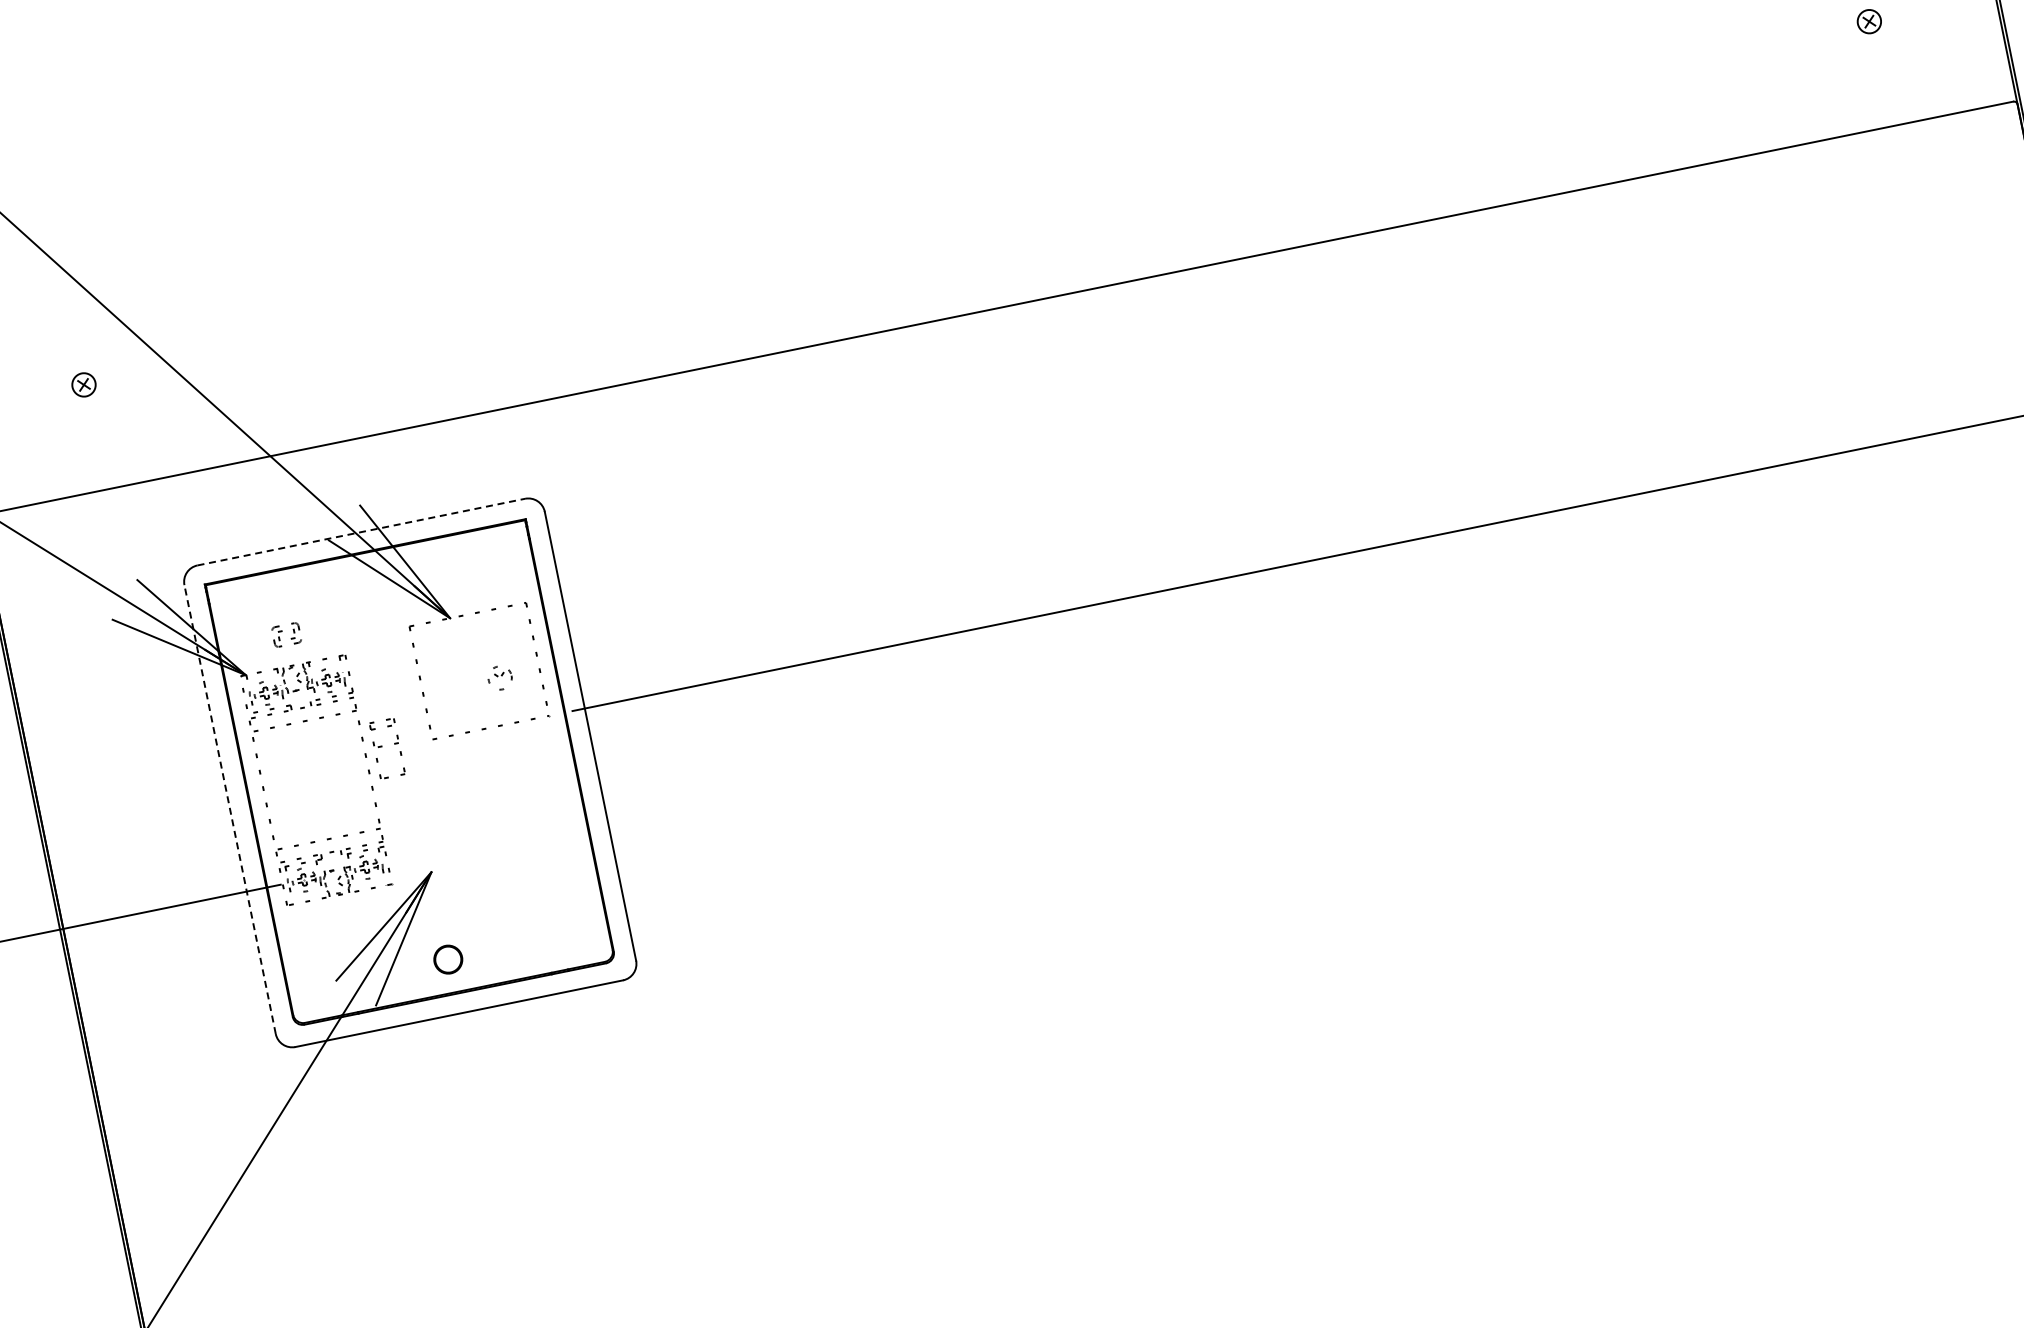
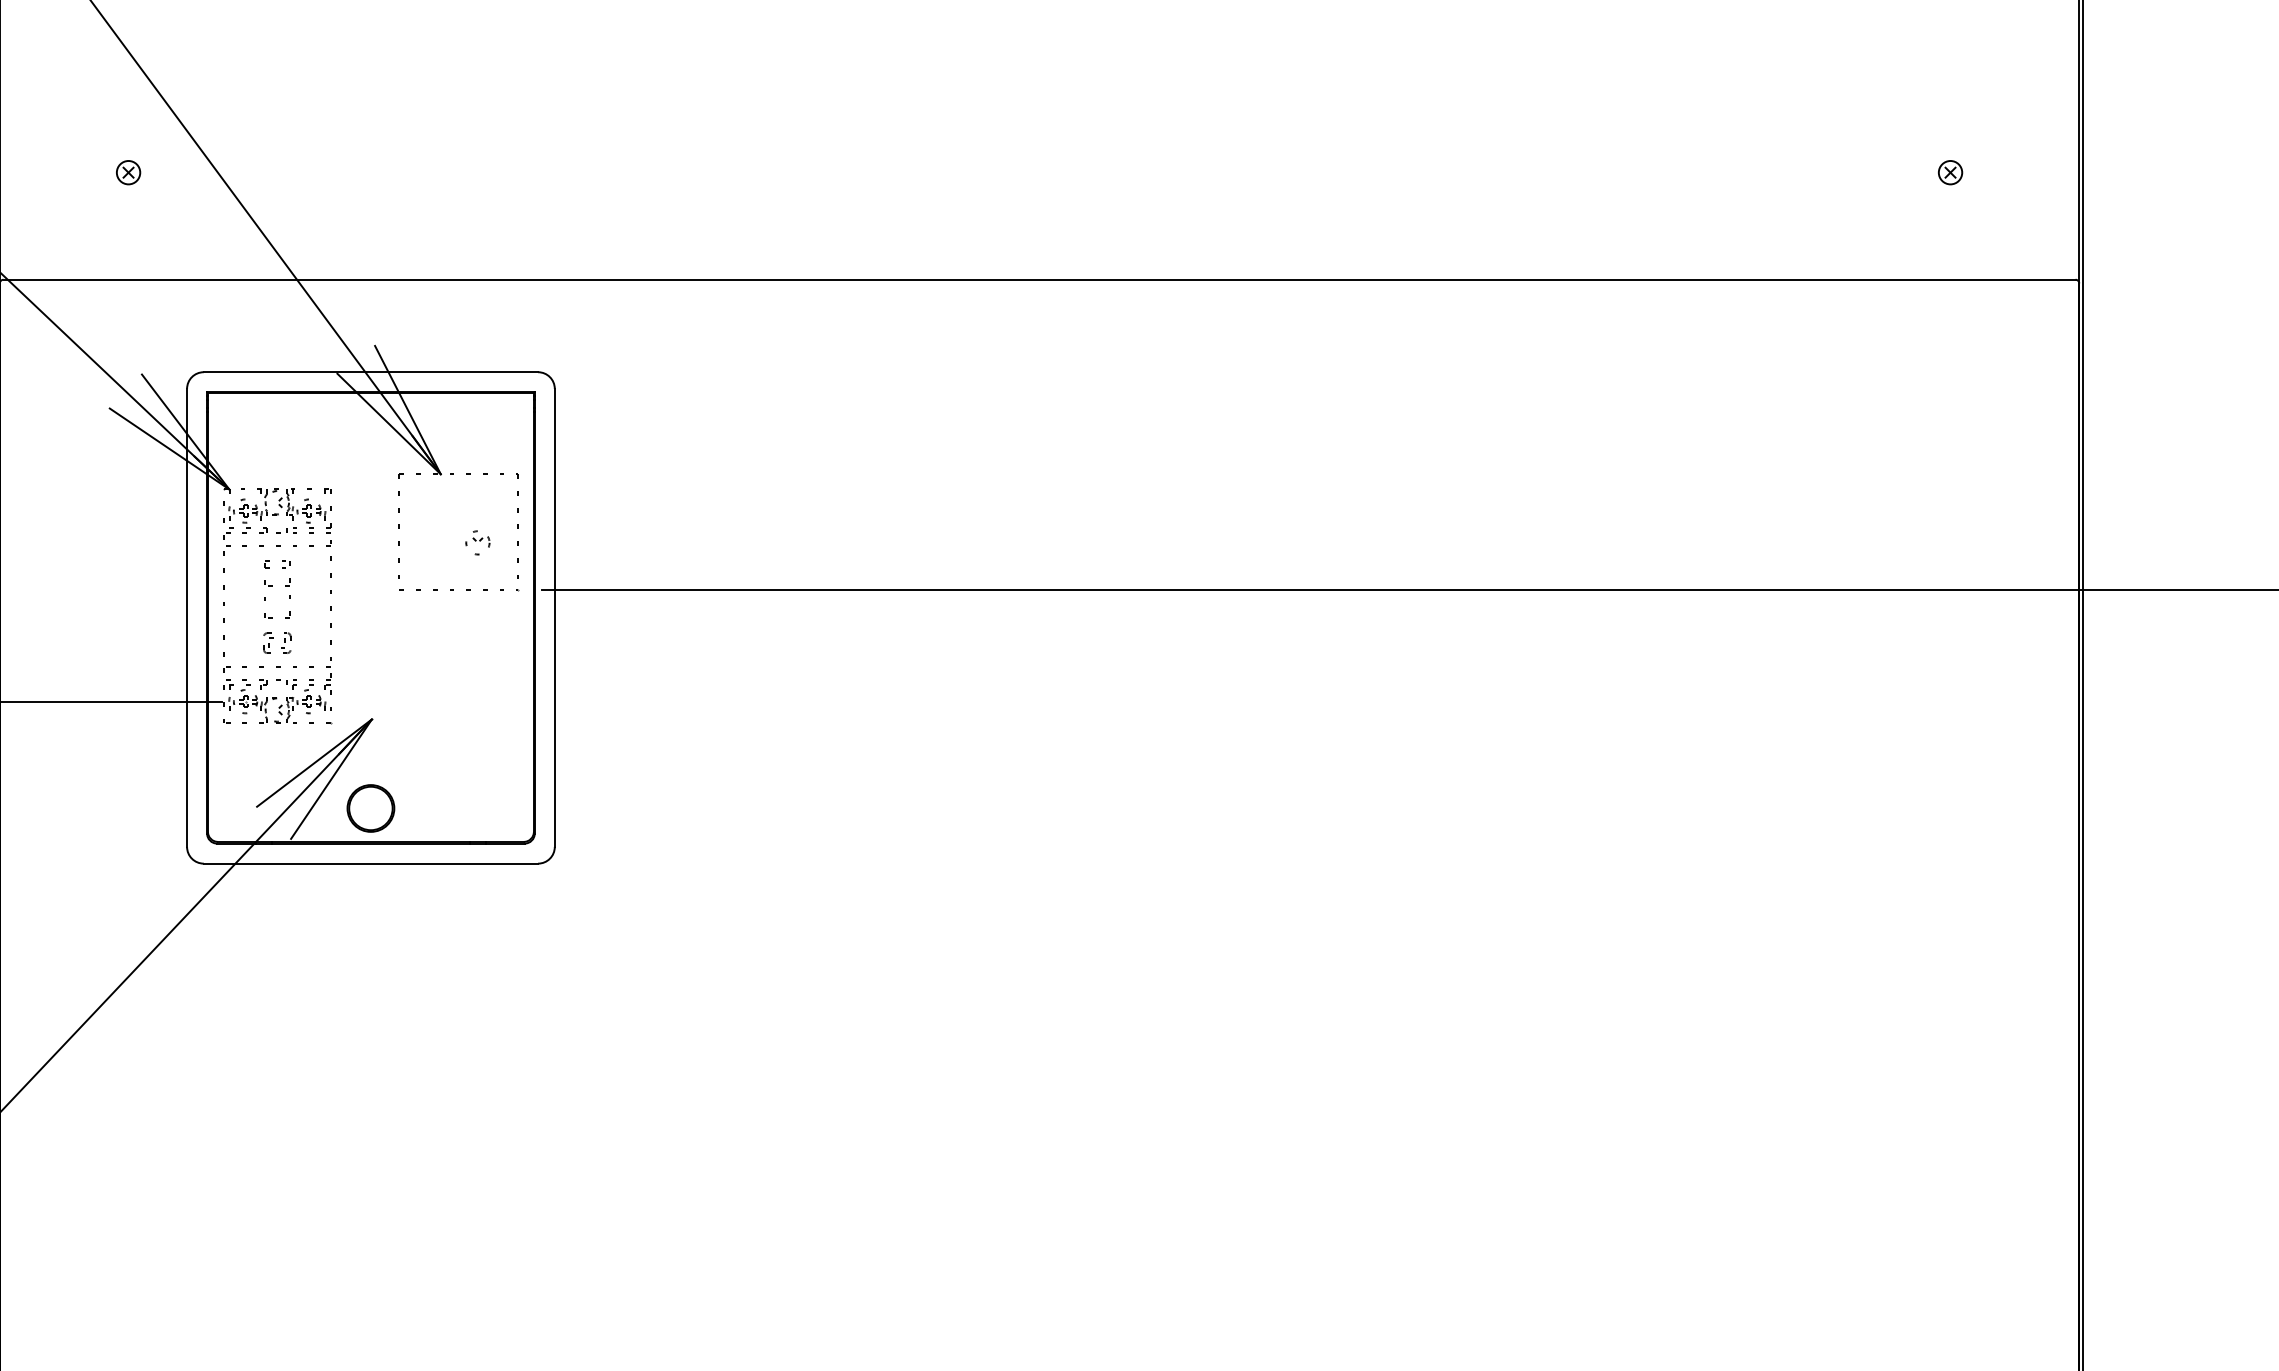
line: (361, 532) -> (371, 372), dashed -> solid
part: (286, 634) -> (277, 642), moved
part: (387, 748) -> (277, 589), moved
line: (230, 809) -> (187, 617), dashed -> solid
part: (447, 959) -> (370, 808), size x1.67

